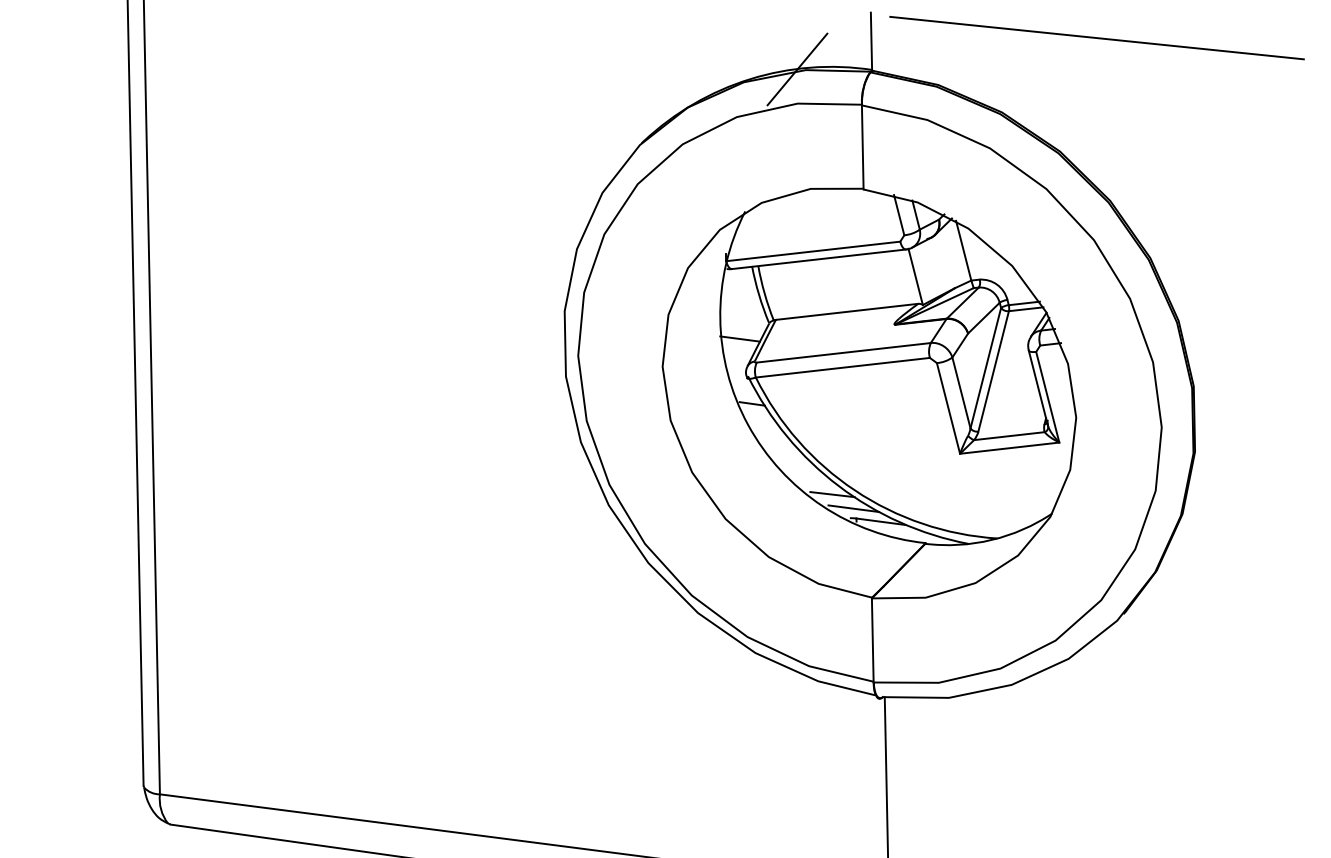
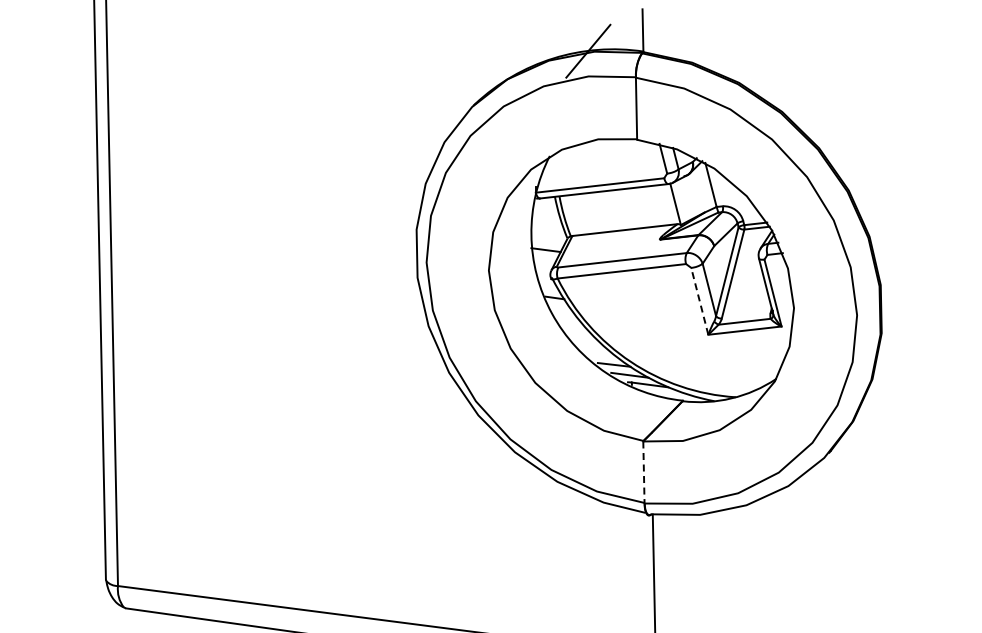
line: (1095, 37) -> (808, 27), removed
line: (948, 408) -> (699, 301), solid -> dashed
line: (872, 641) -> (643, 473), solid -> dashed

